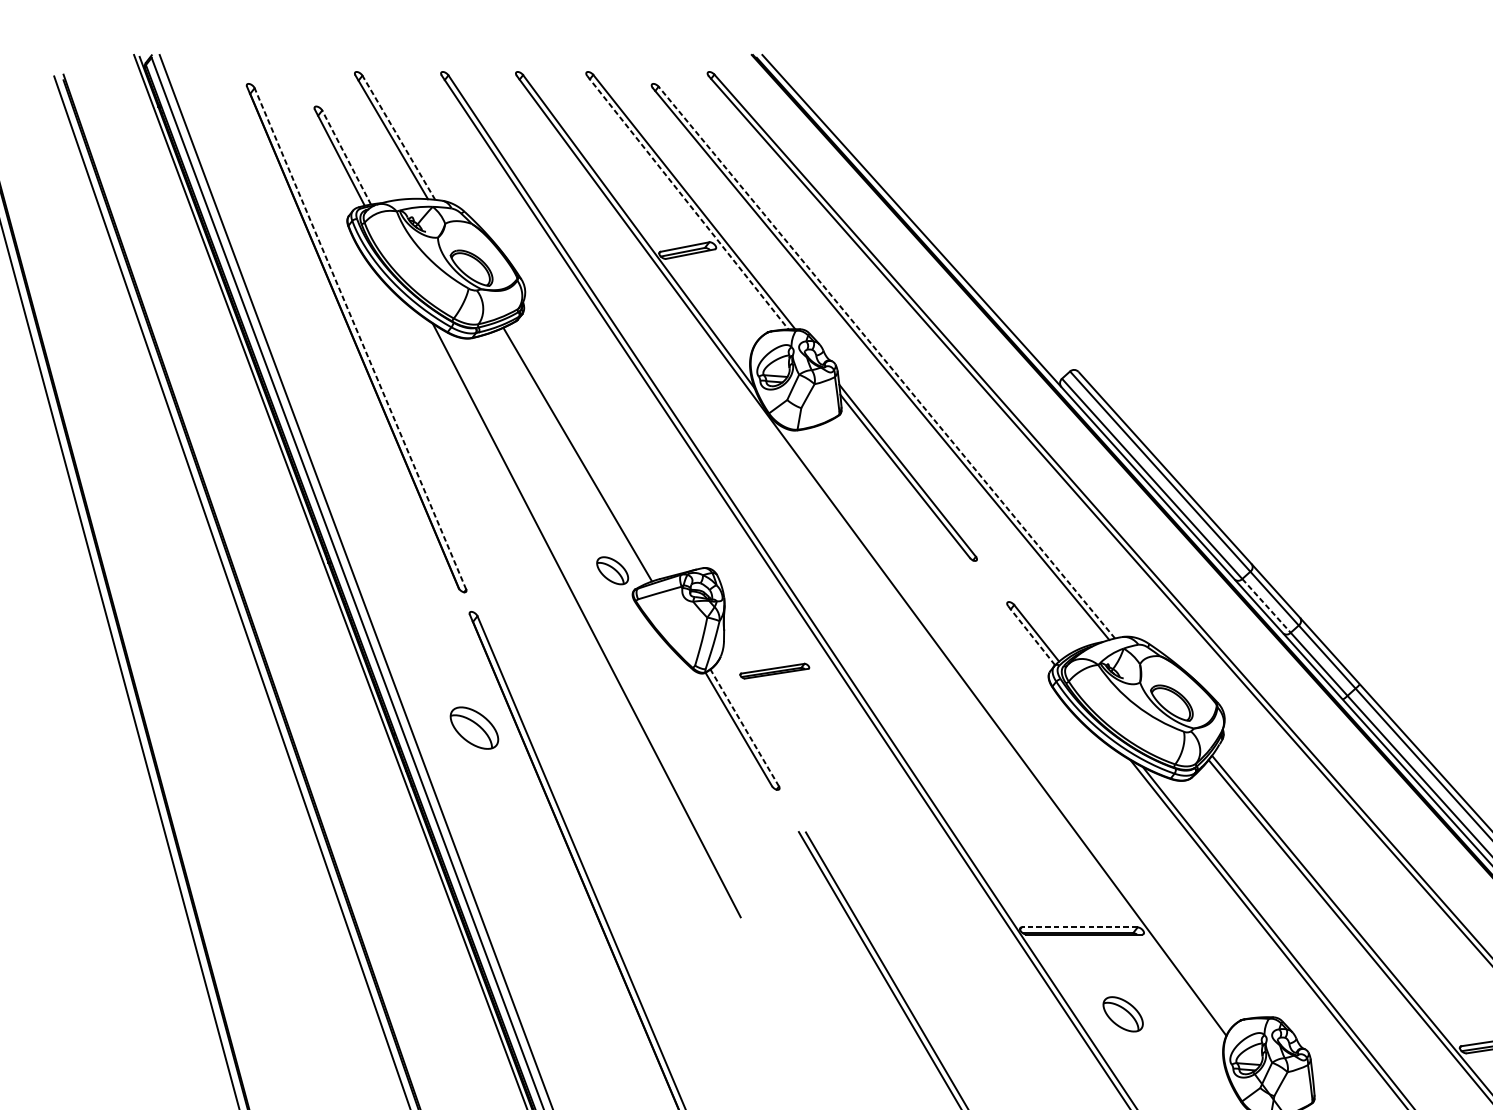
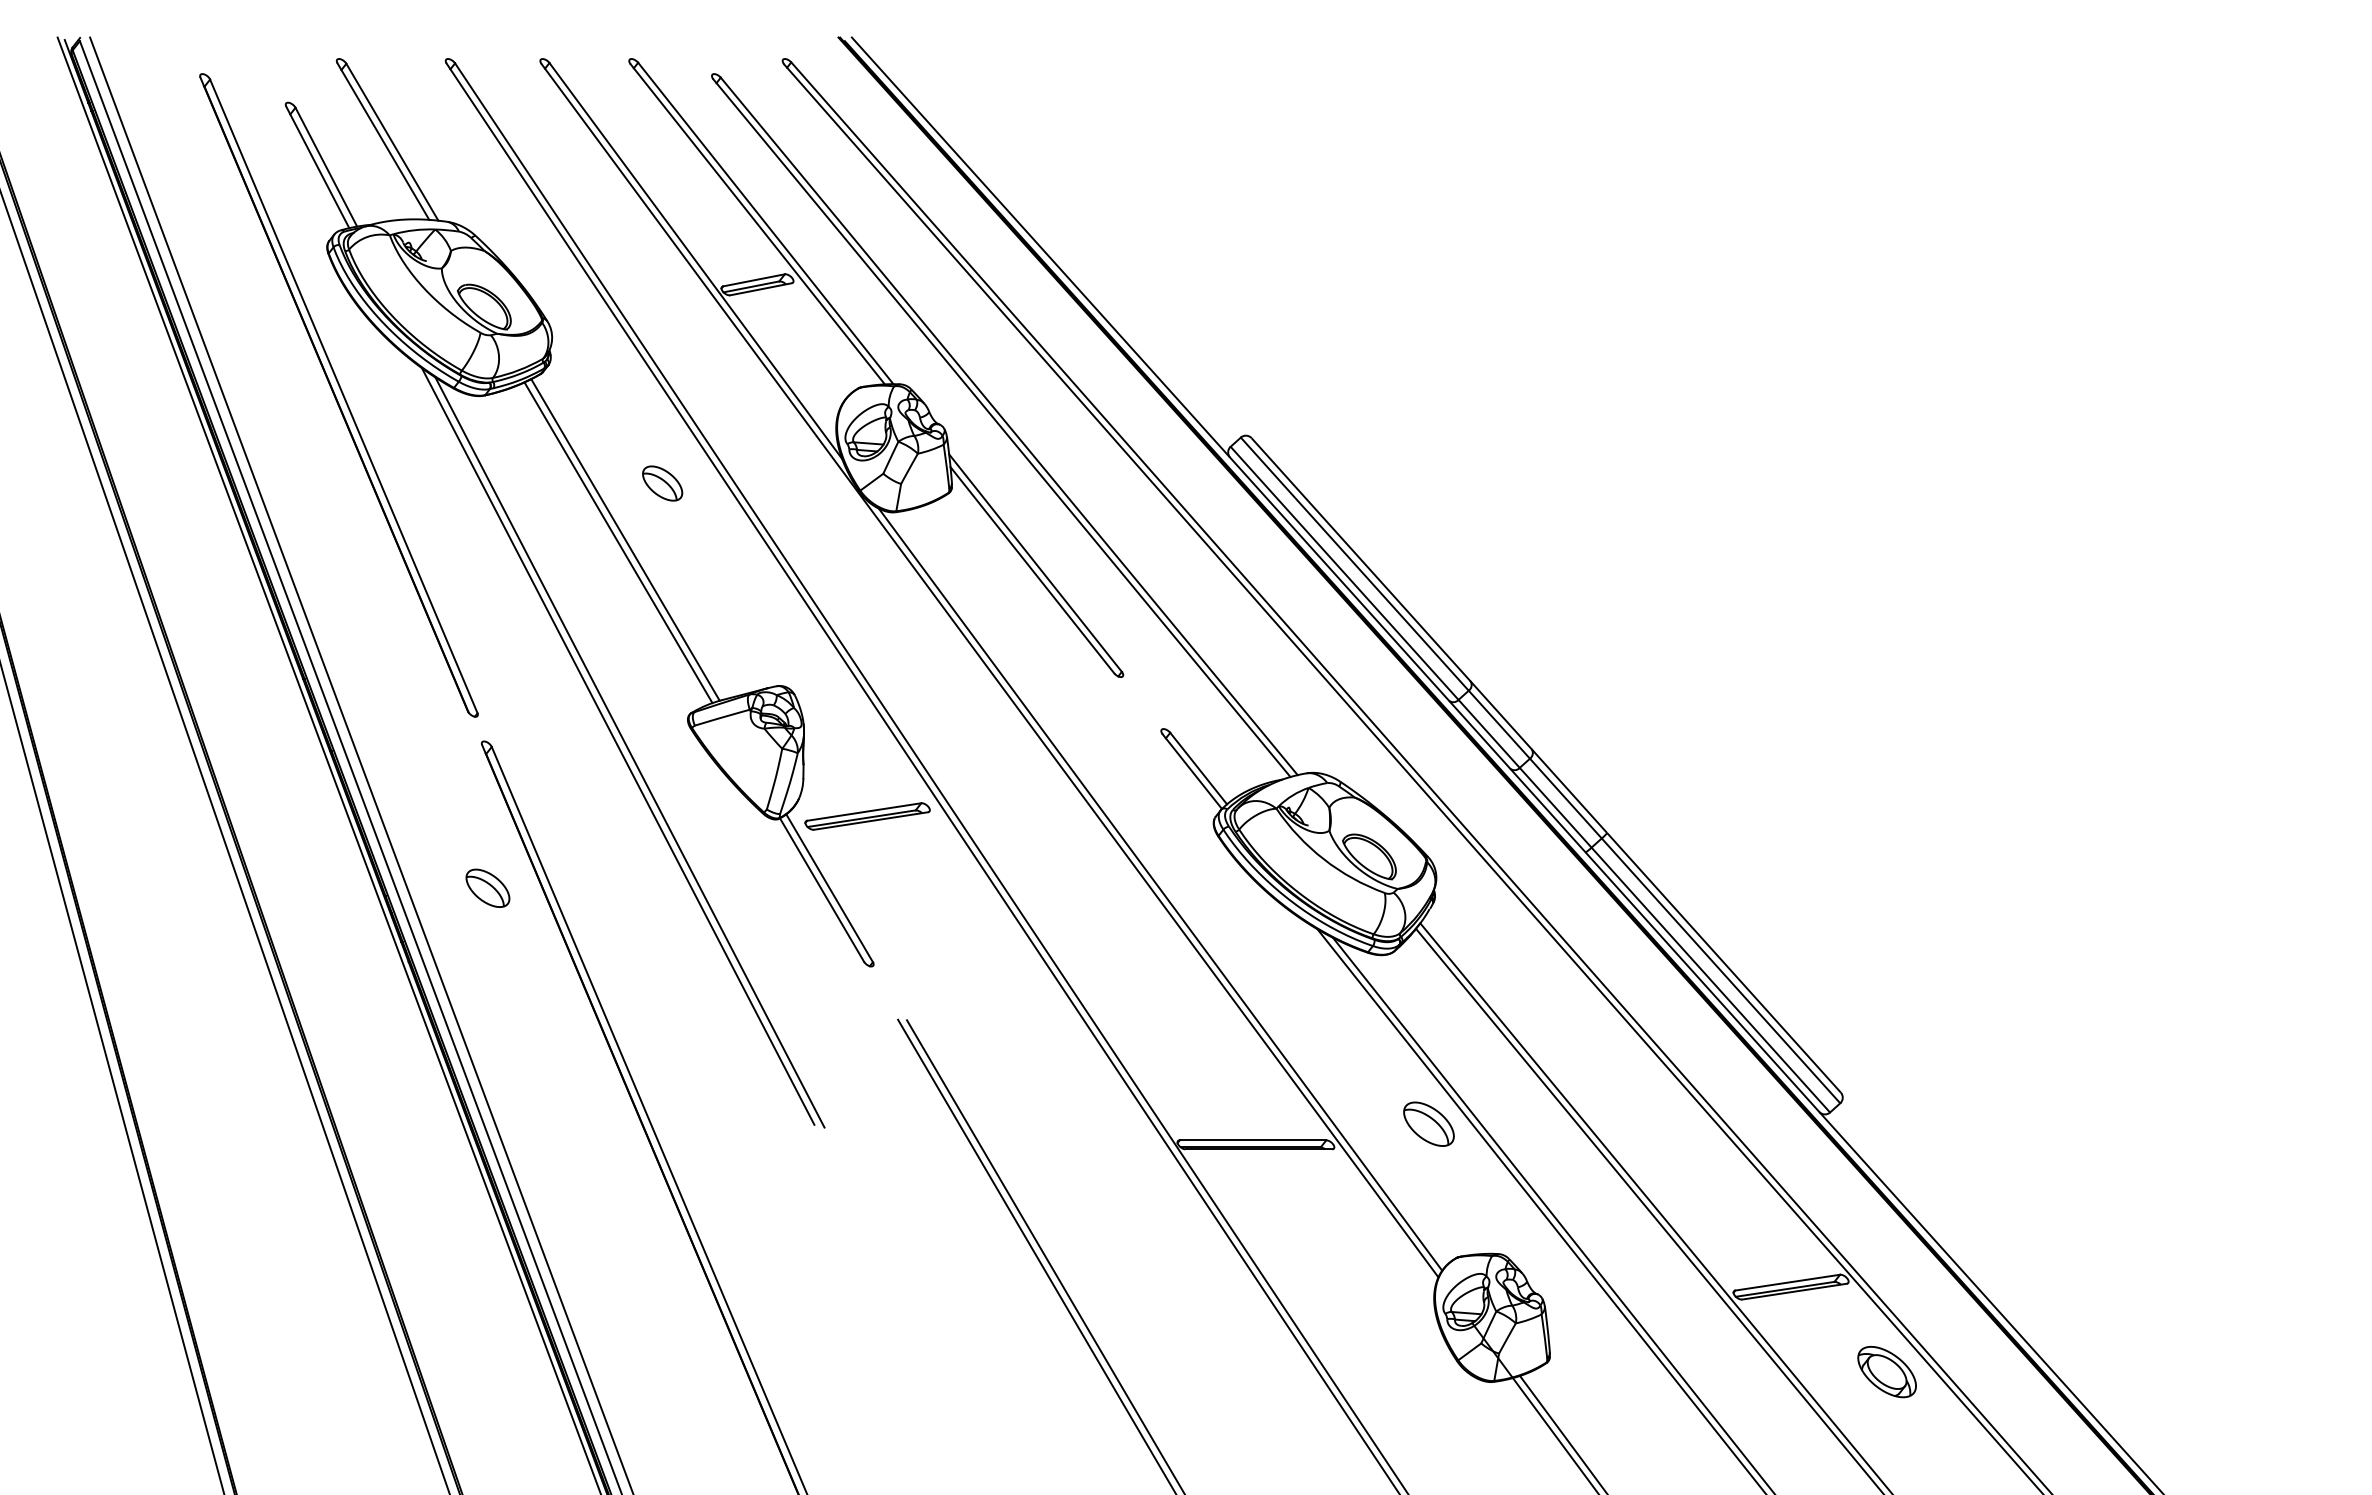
line: (398, 138) -> (392, 142), dashed -> solid
line: (346, 157) -> (326, 167), dashed -> solid
line: (688, 202) -> (758, 224), dashed -> solid
line: (360, 338) -> (343, 396), dashed -> solid
line: (887, 362) -> (1009, 426), dashed -> solid
line: (583, 452) -> (625, 539), added
part: (612, 570) -> (662, 483), moved
line: (1266, 605) -> (1489, 733), dashed -> solid
line: (576, 615) -> (617, 746), added
line: (1031, 635) -> (1192, 771), dashed -> solid
part: (774, 671) -> (867, 816), size x1.43
part: (474, 727) -> (487, 887), size x0.71
line: (744, 728) -> (829, 888), dashed -> solid
line: (1006, 728) -> (1160, 889), added
line: (1079, 927) -> (1252, 1140), dashed -> solid
part: (1122, 1013) -> (1428, 1123), moved

